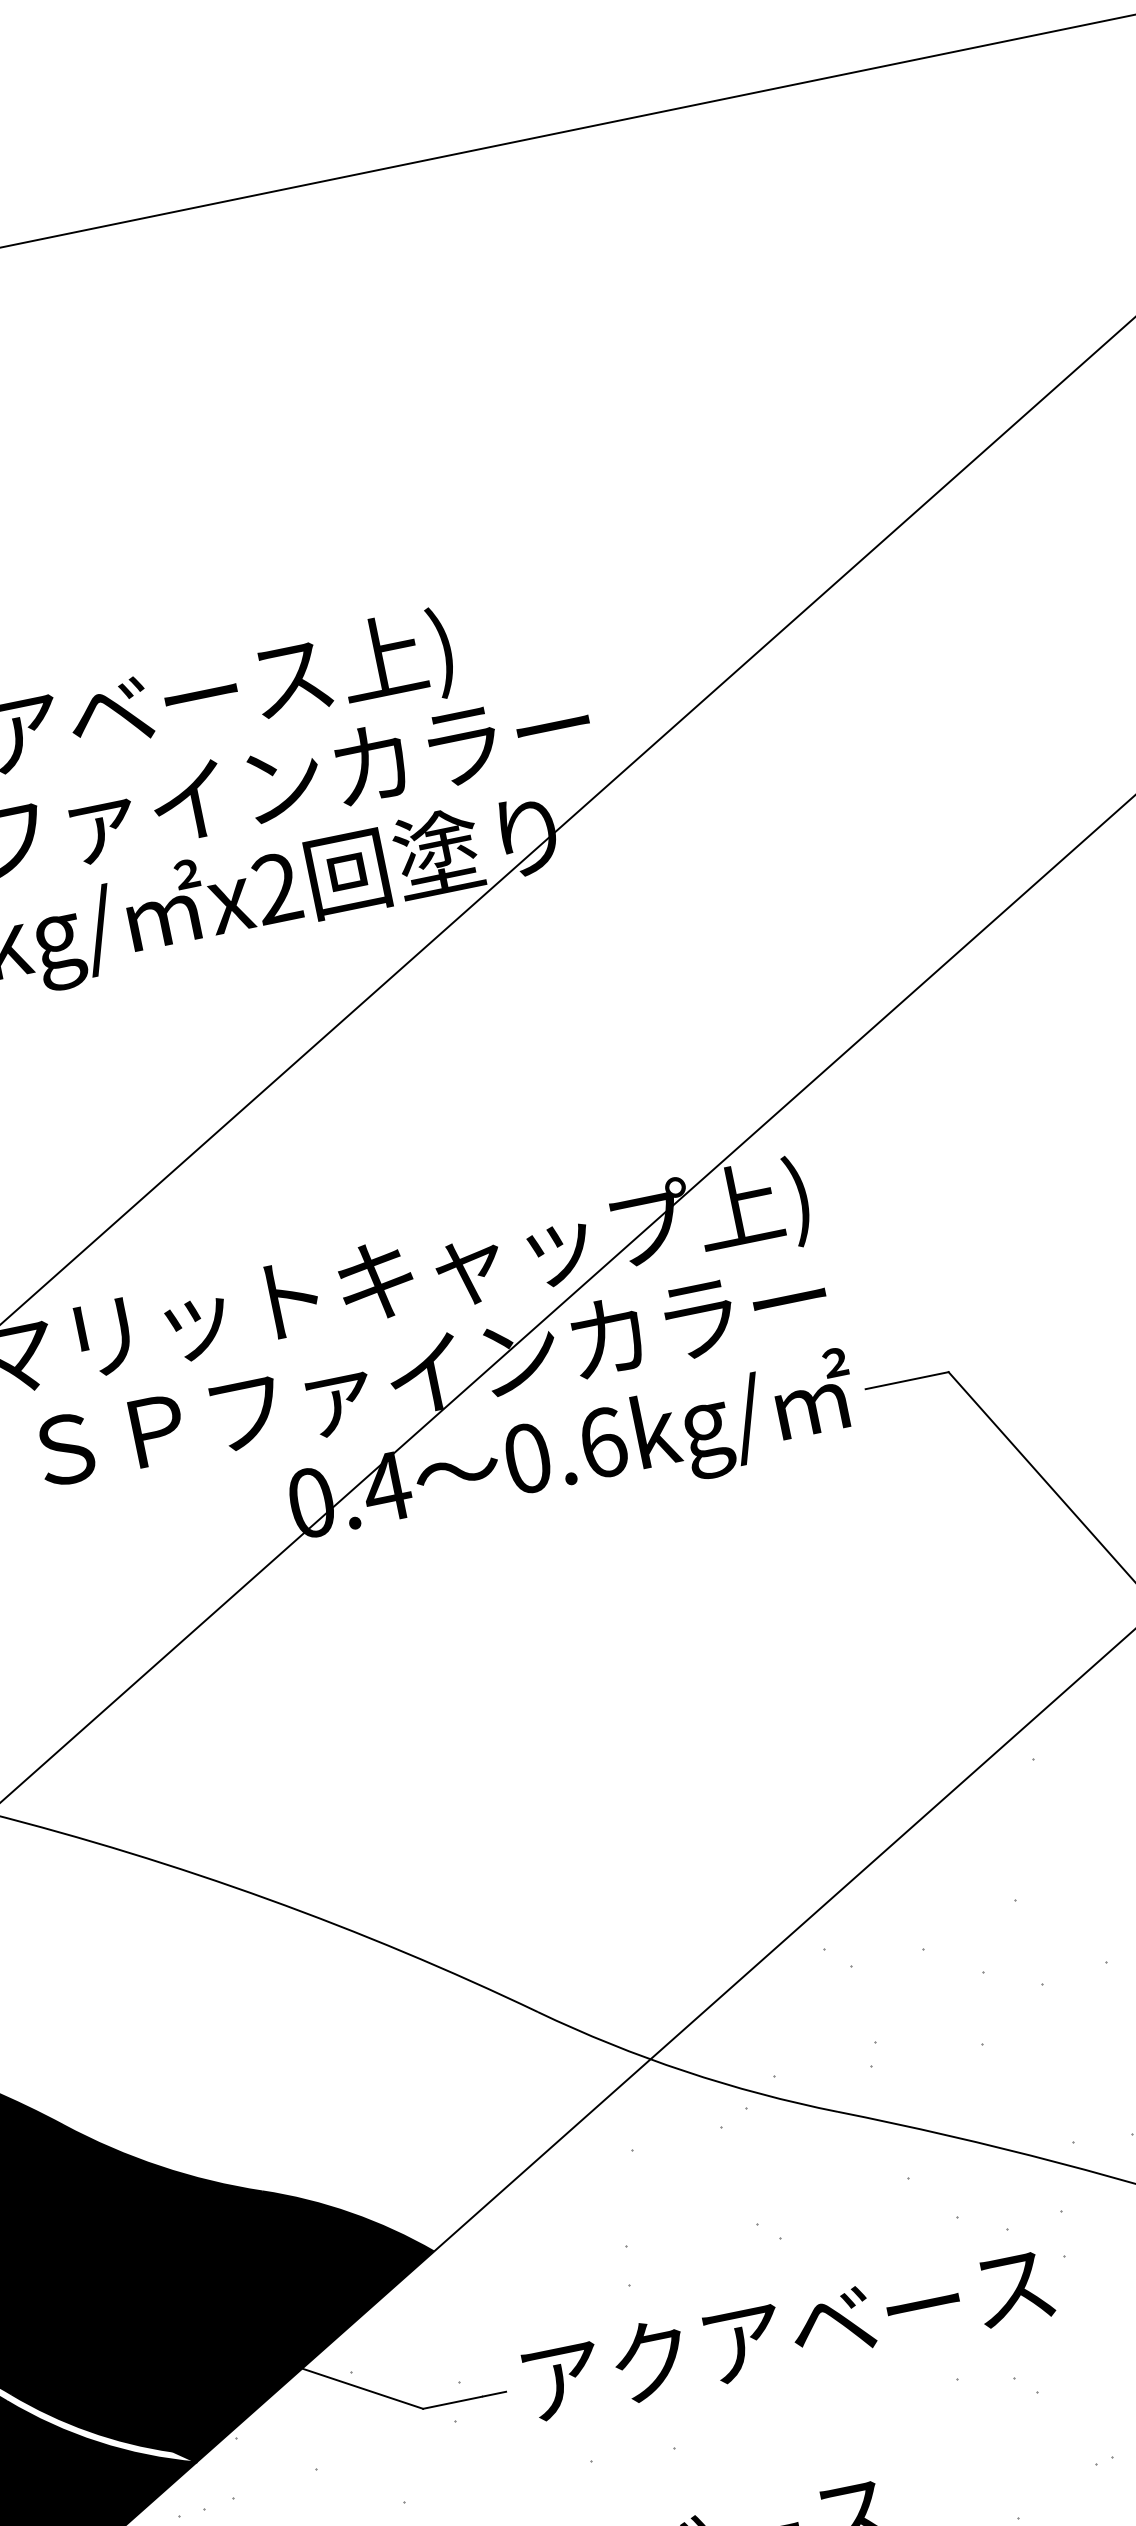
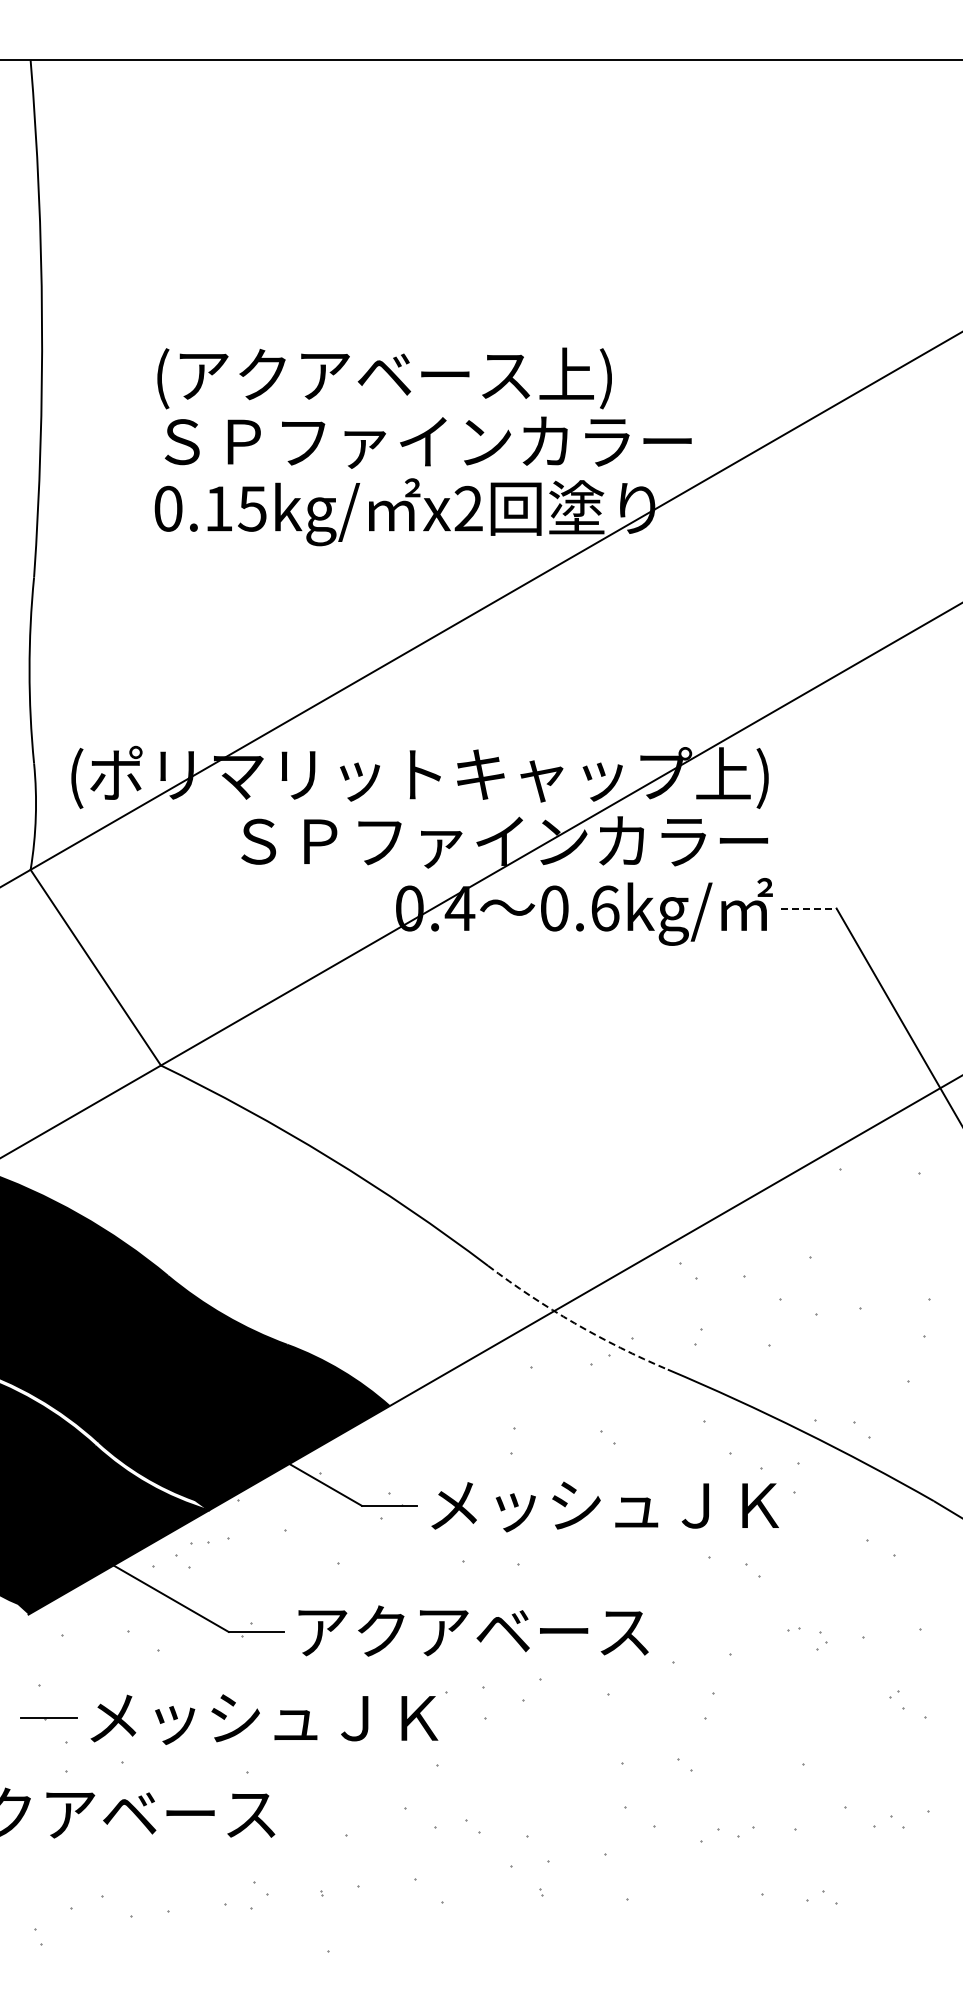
line: (906, 1380) -> (808, 908), solid -> dashed
arc: (684, 2071) -> (574, 1323), solid -> dashed
text: (788, 2333) -> (606, 1505), アクアベース -> メッシュＪＫ

